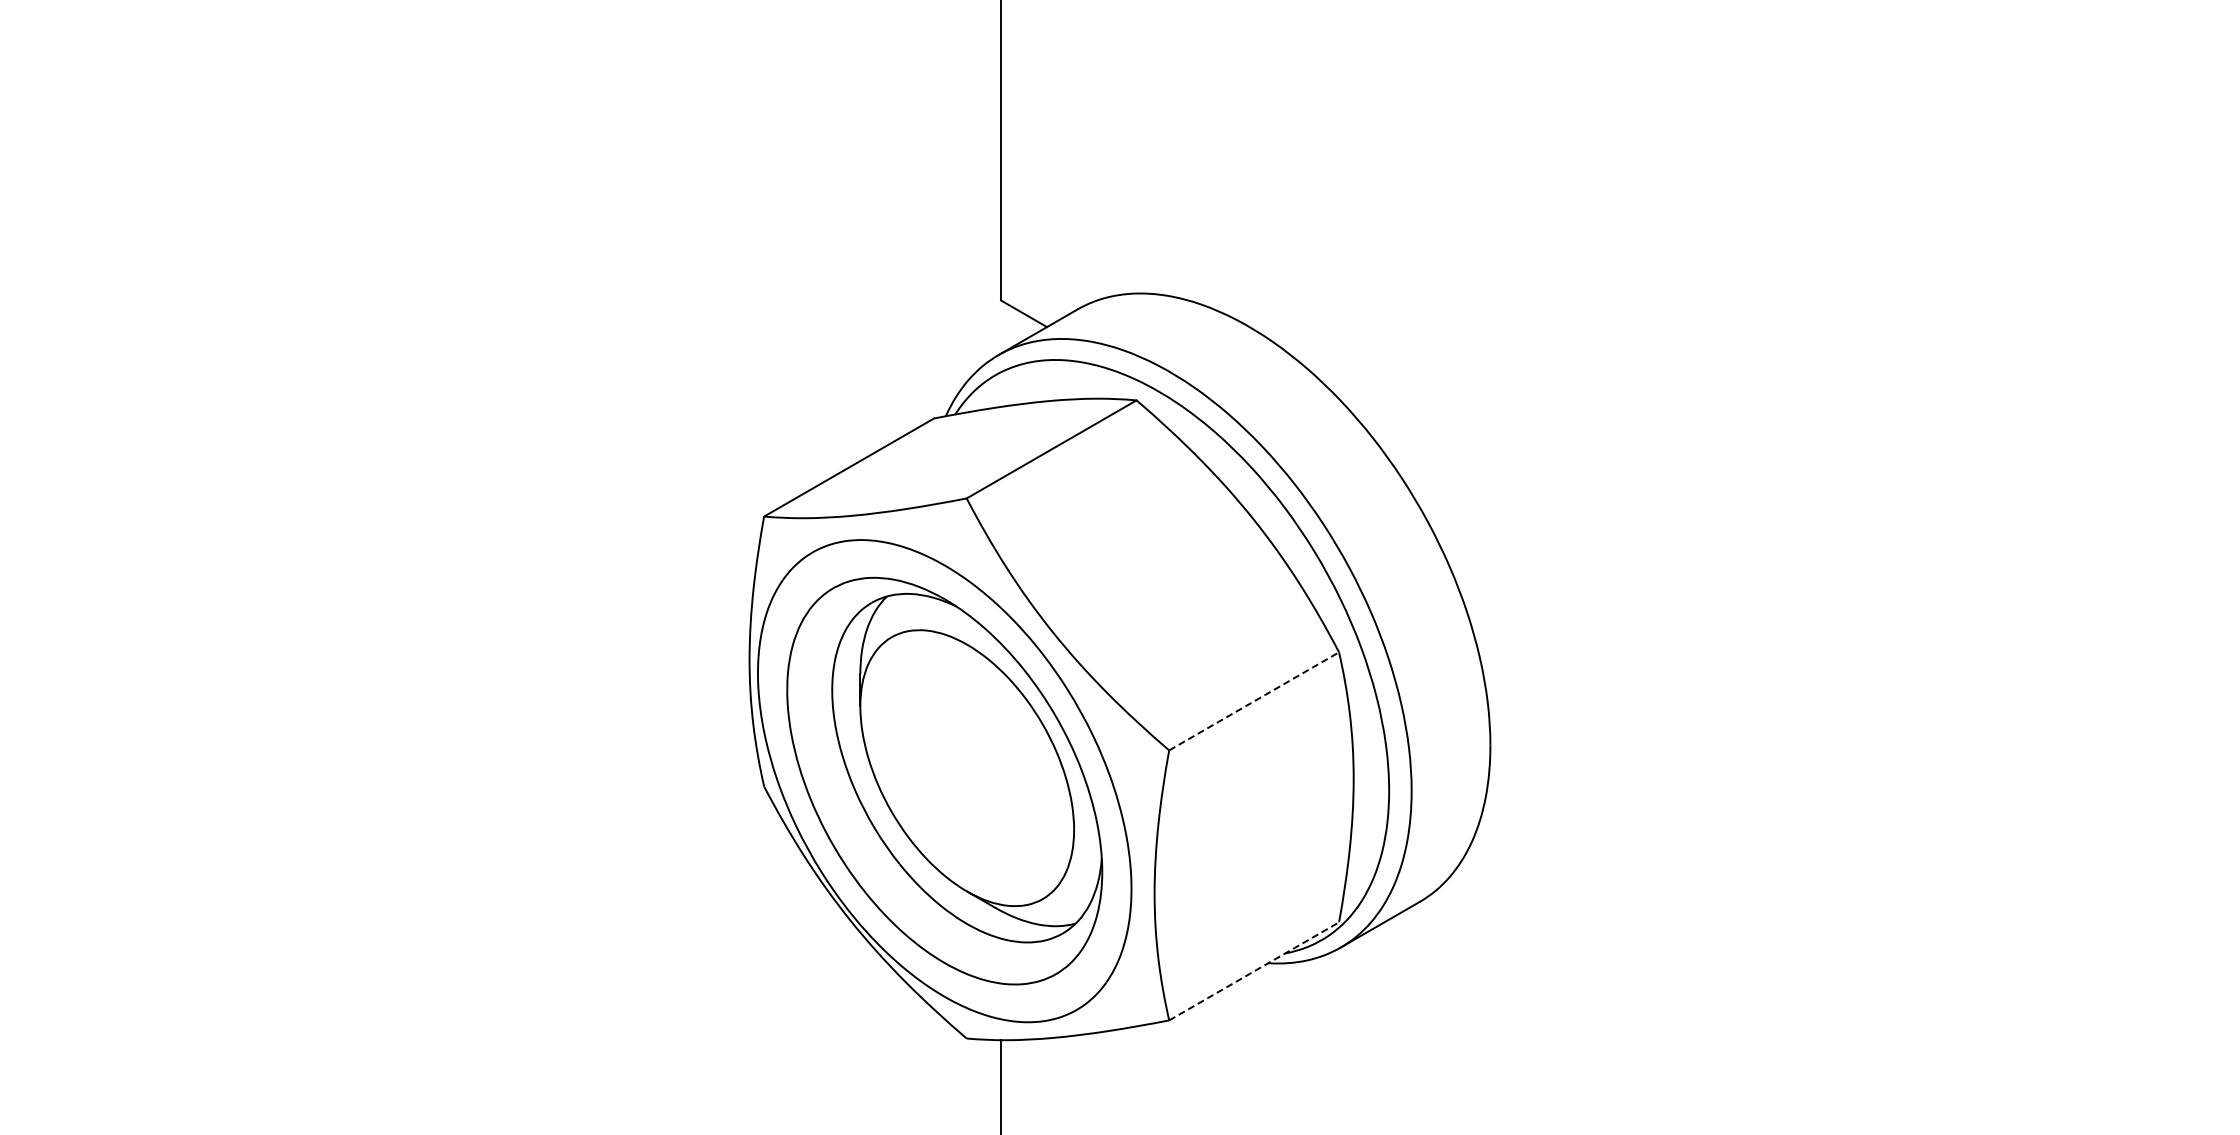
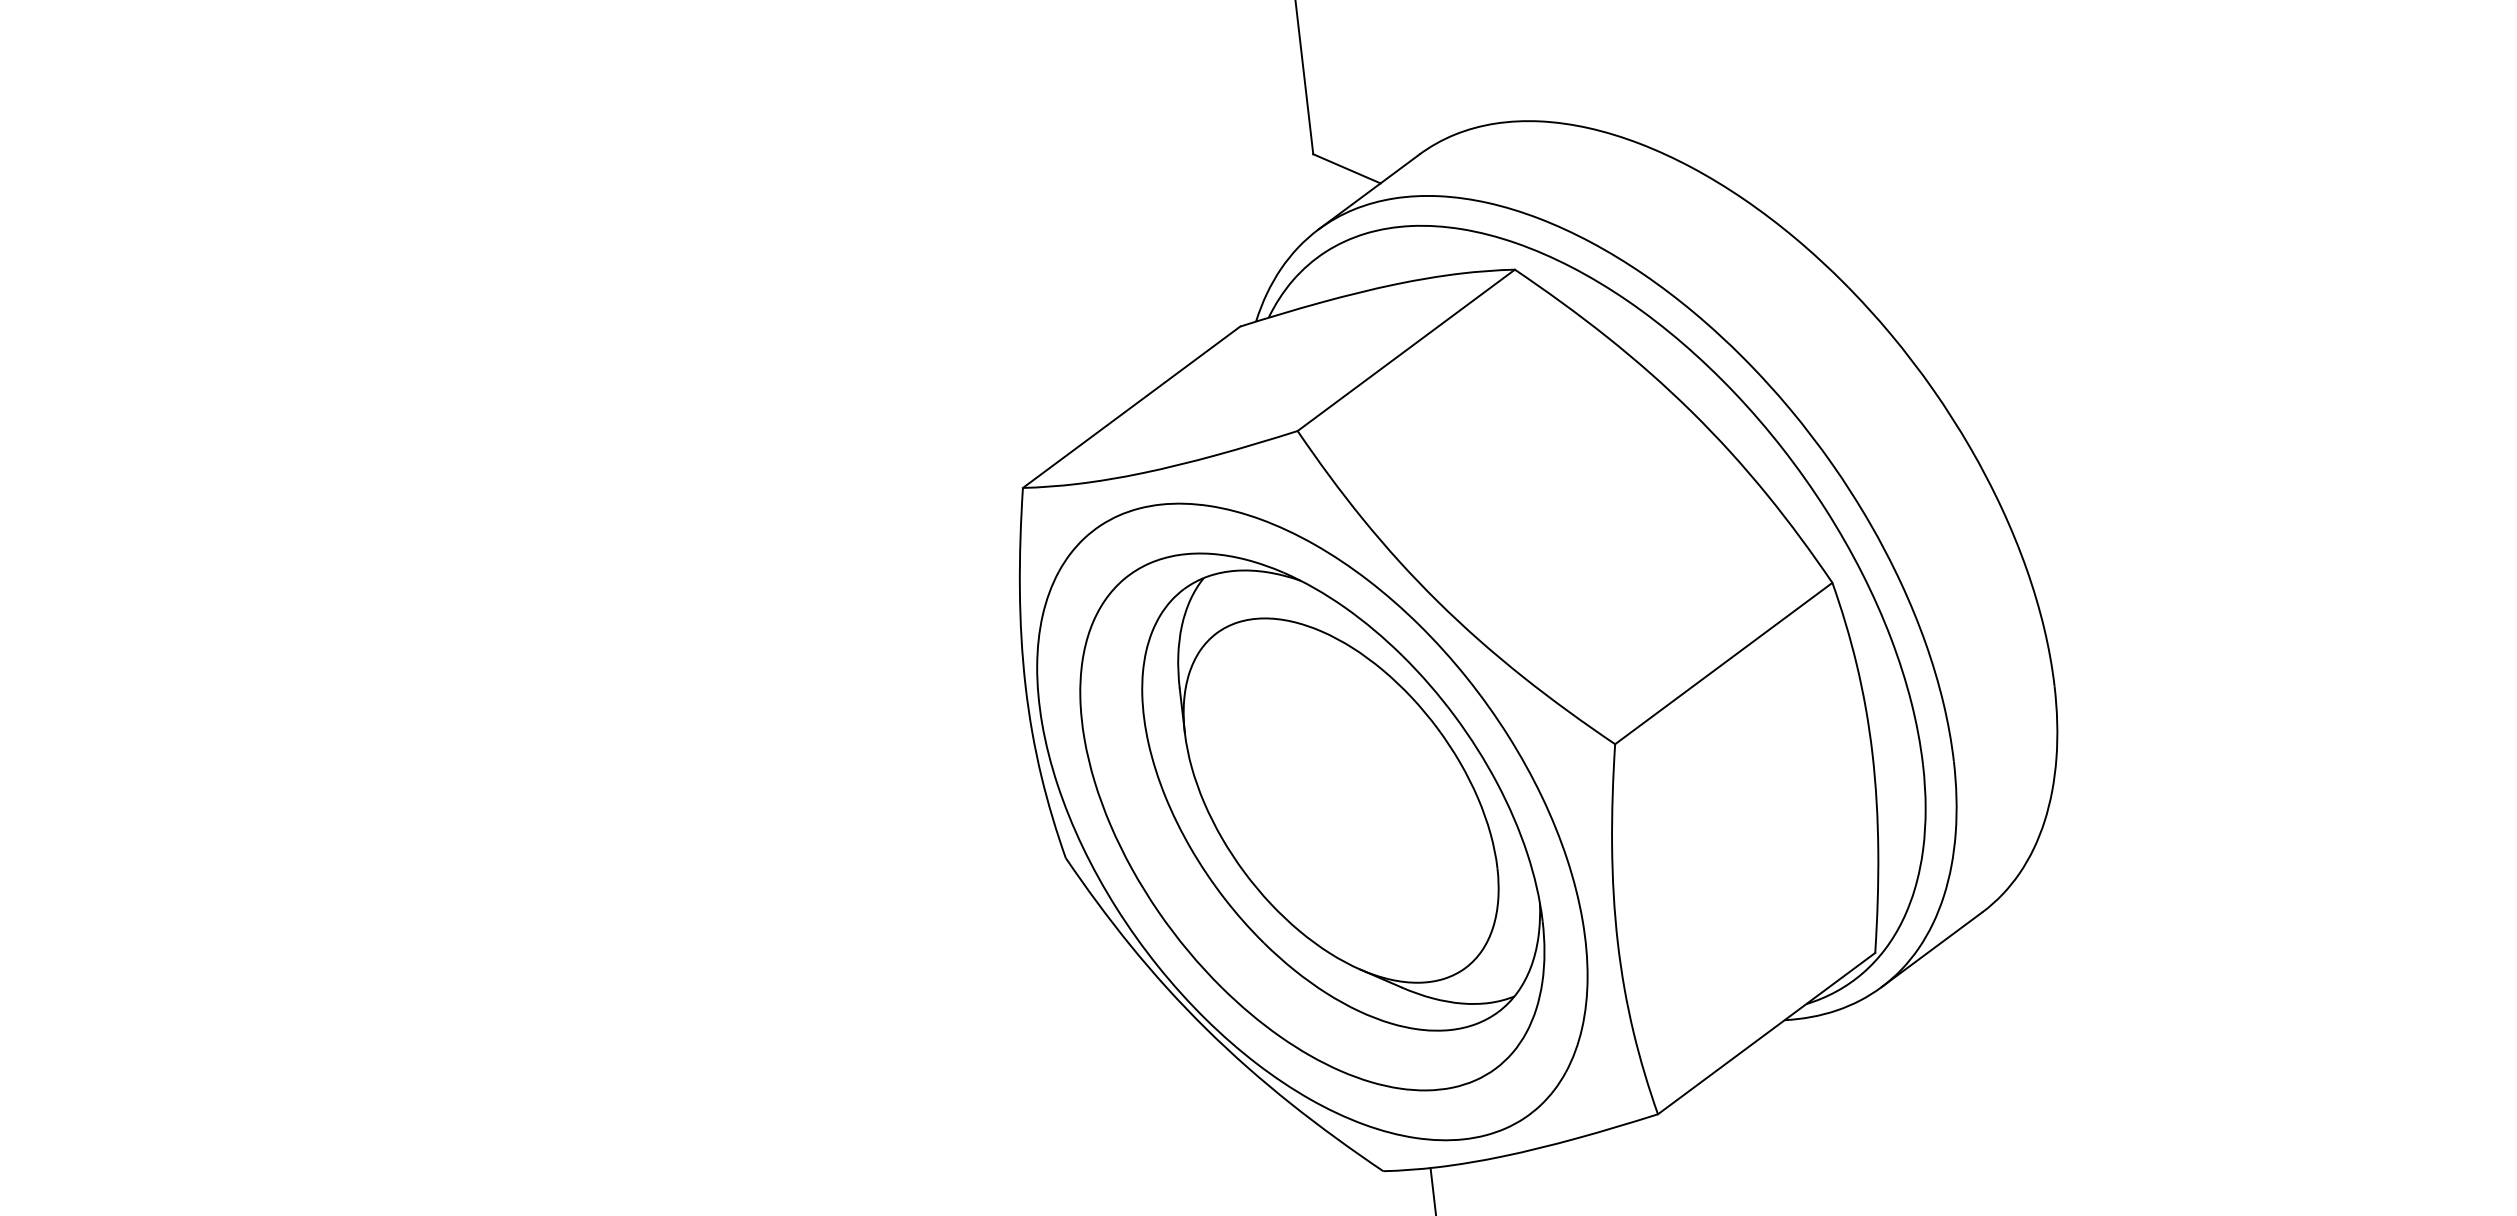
line: (1254, 701) -> (1724, 663), dashed -> solid
line: (1254, 971) -> (1767, 1033), dashed -> solid

